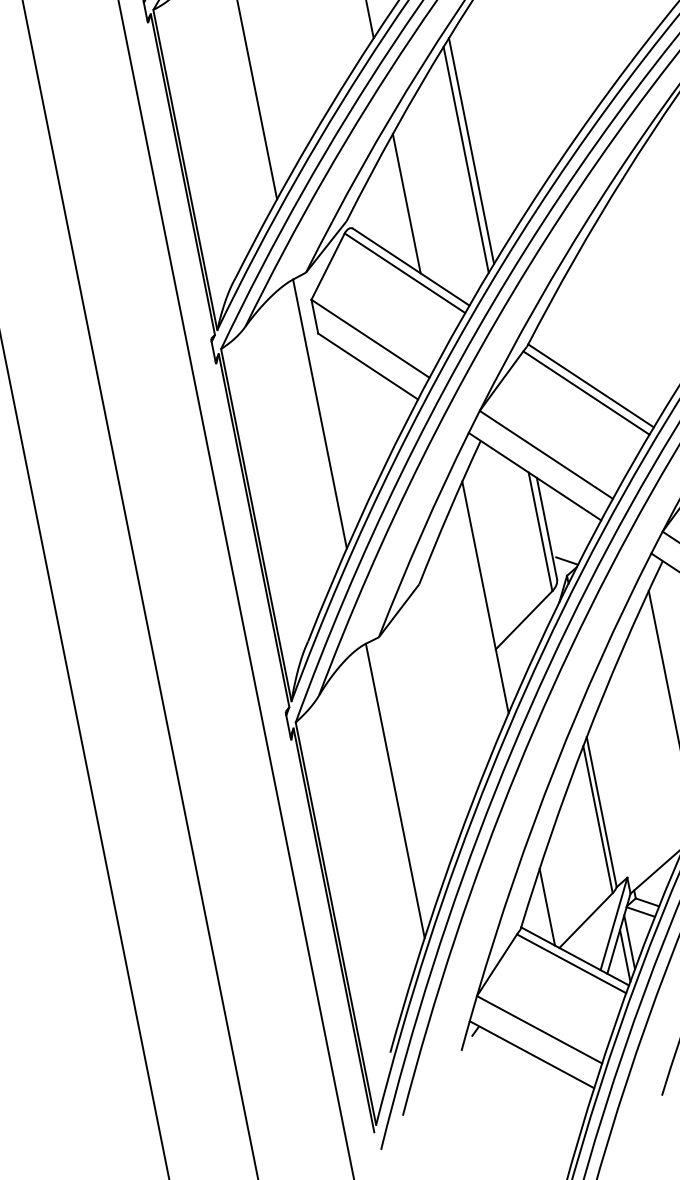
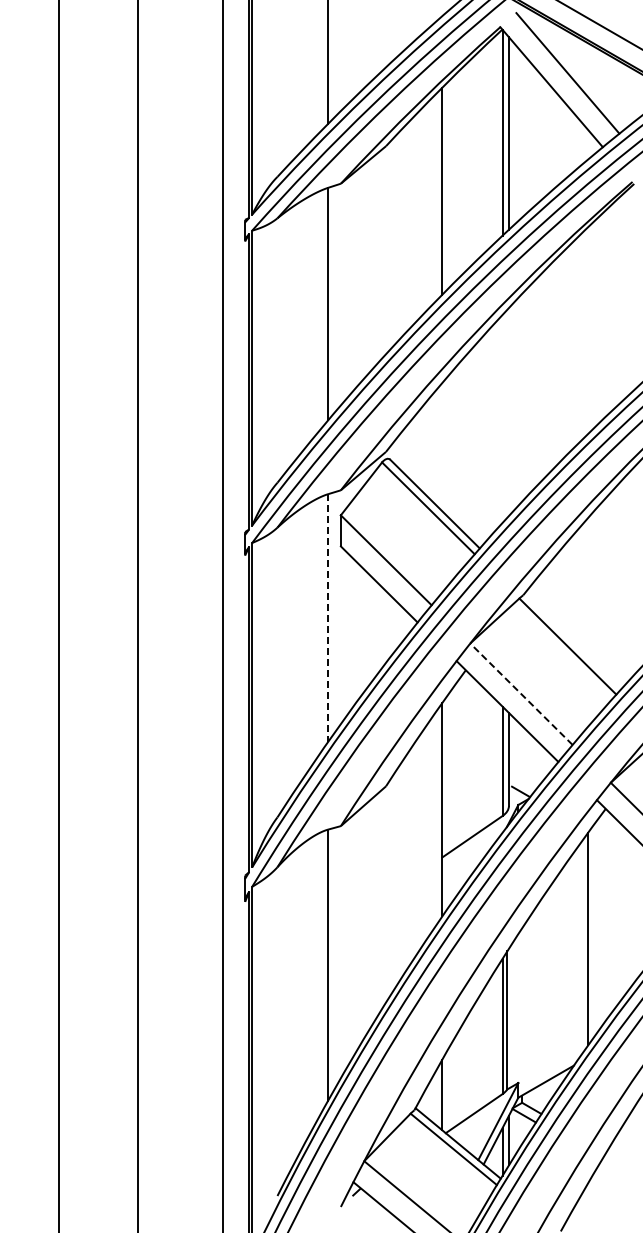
line: (470, 150) -> (508, 411), removed
line: (465, 159) -> (502, 418), removed
line: (406, 203) -> (442, 446), removed
line: (590, 385) -> (572, 640), removed
line: (320, 414) -> (328, 618), solid -> dashed
line: (546, 454) -> (521, 693), solid -> dashed

